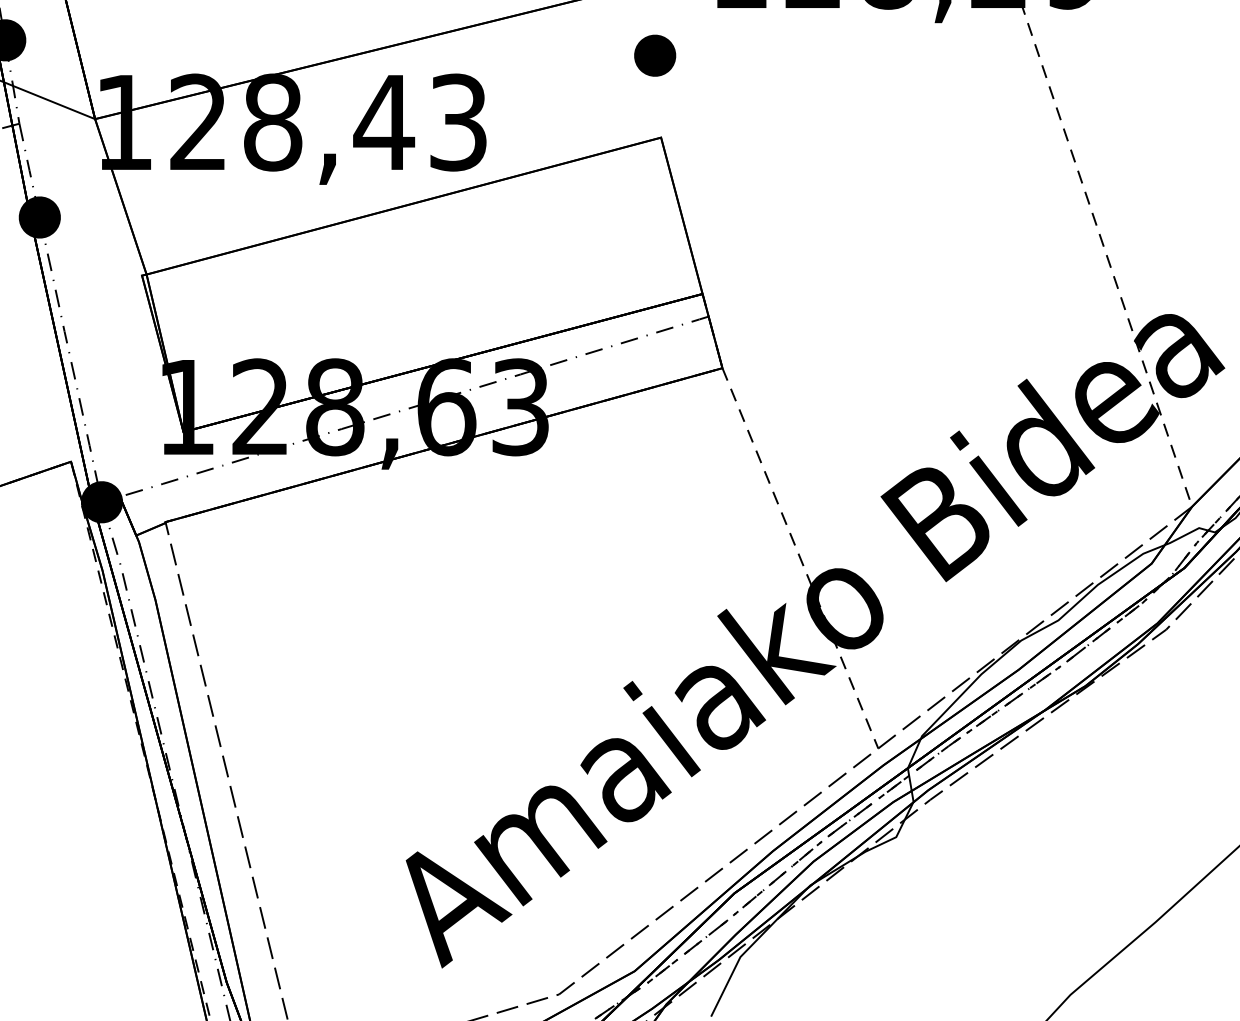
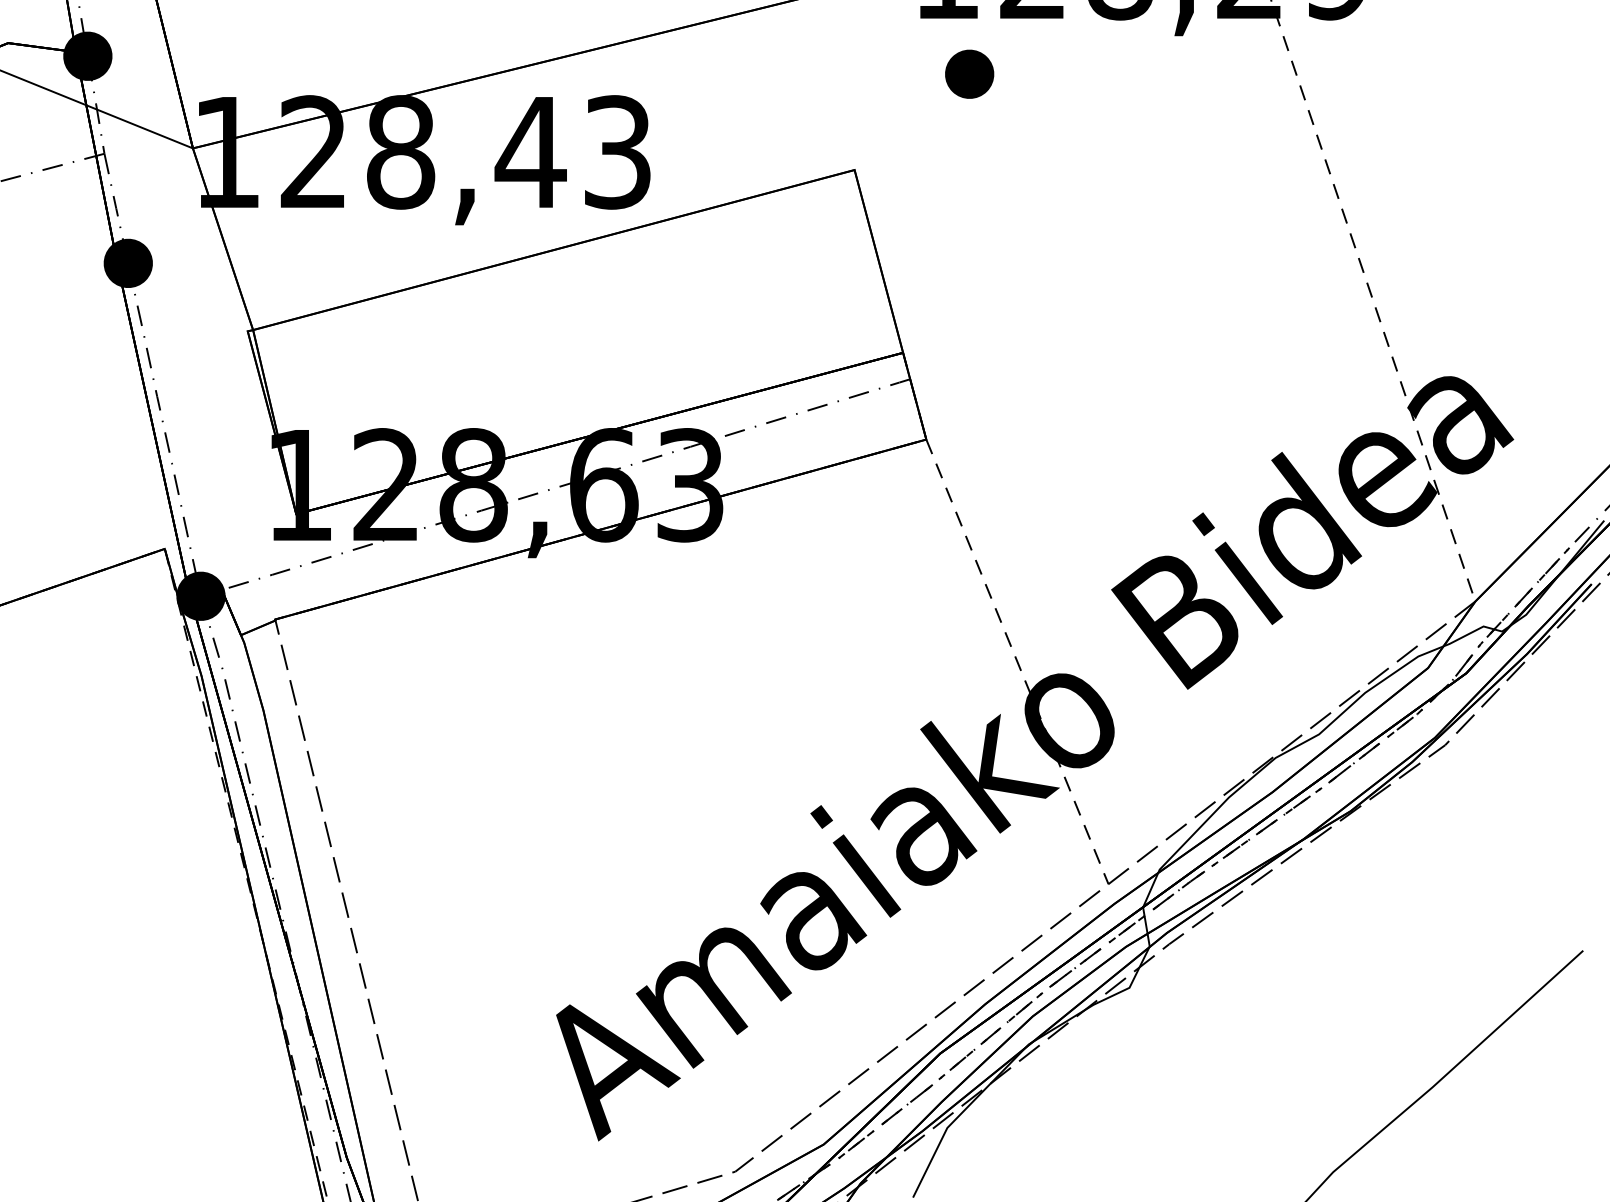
part: (655, 55) -> (969, 73), moved

